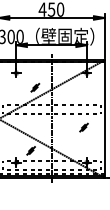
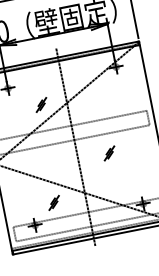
part: (83, 127) -> (108, 153), moved

